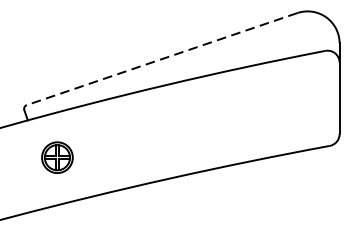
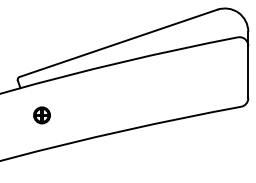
line: (162, 59) -> (118, 43), dashed -> solid
part: (56, 157) -> (41, 115), size x0.71

